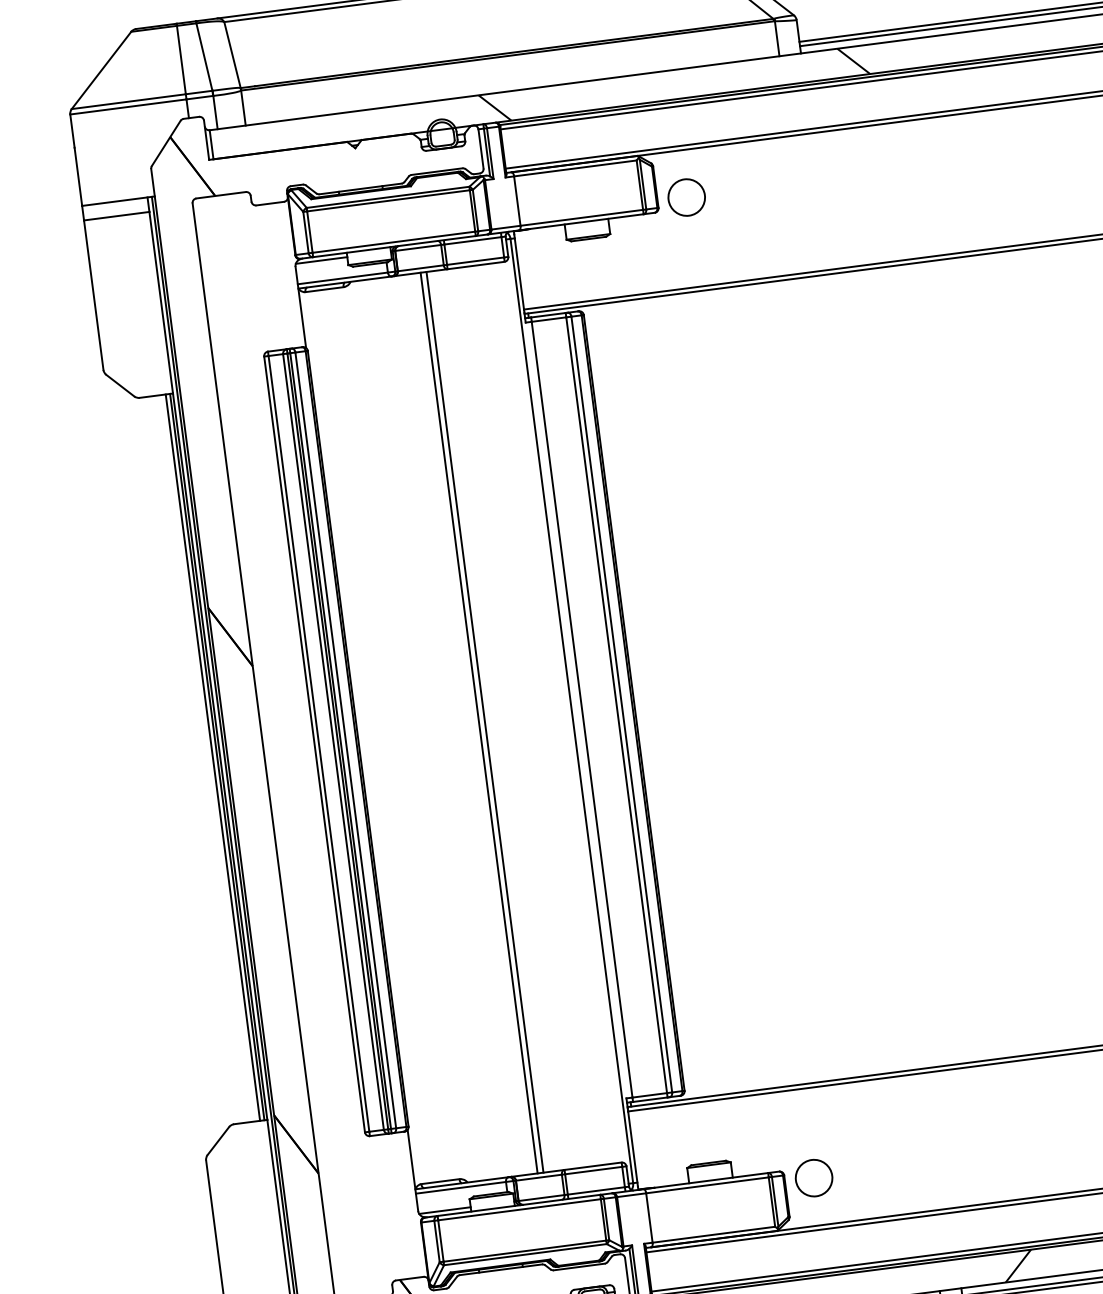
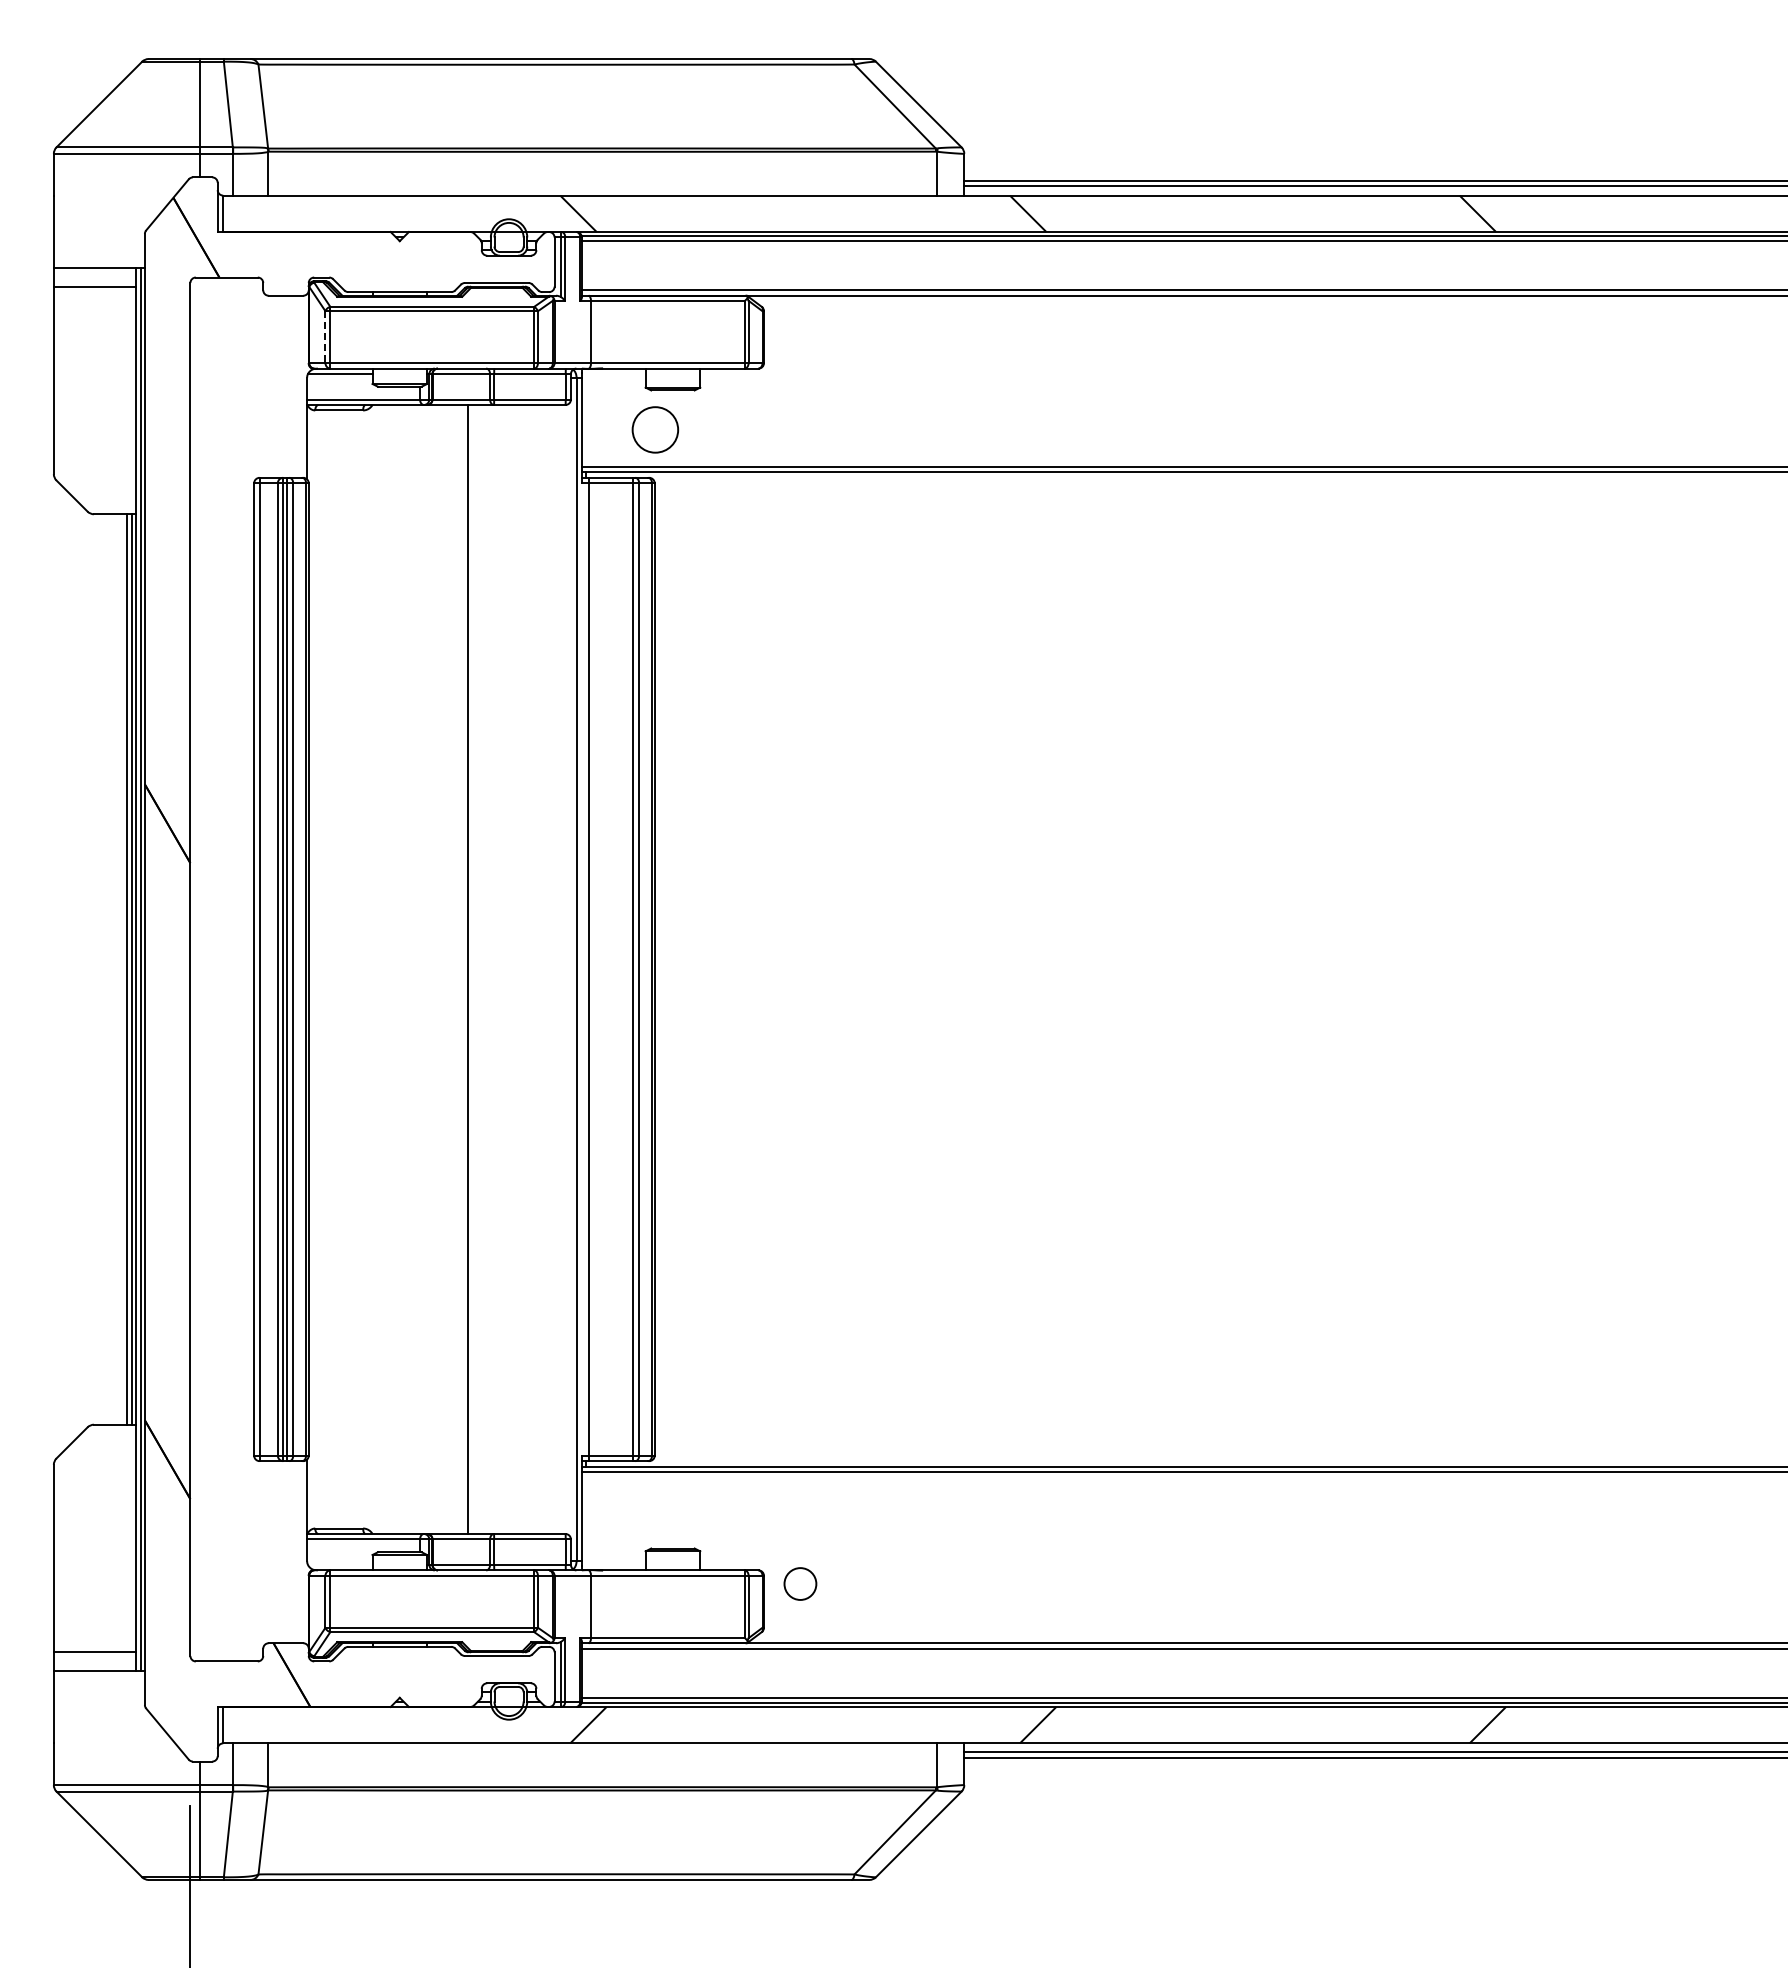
circle: (686, 197) -> (655, 429), moved
line: (306, 232) -> (325, 337), solid -> dashed
line: (479, 723) -> (460, 969), removed
circle: (814, 1177) -> (800, 1583), size x0.7
line: (444, 1210) -> (339, 1564), removed

